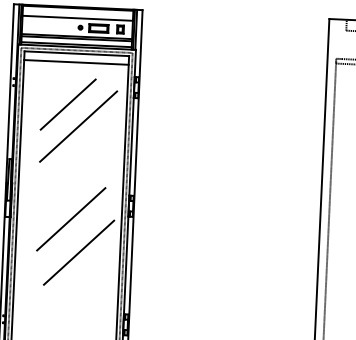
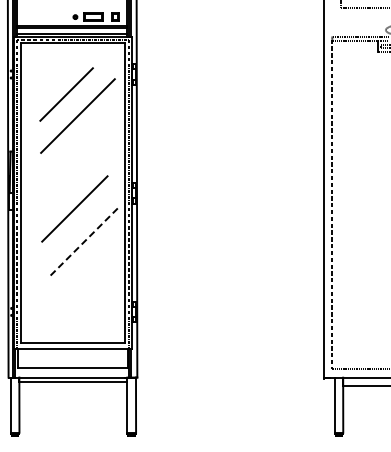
line: (78, 17) -> (72, 7), removed
line: (75, 62) -> (72, 52), removed
line: (78, 253) -> (83, 242), solid -> dashed

